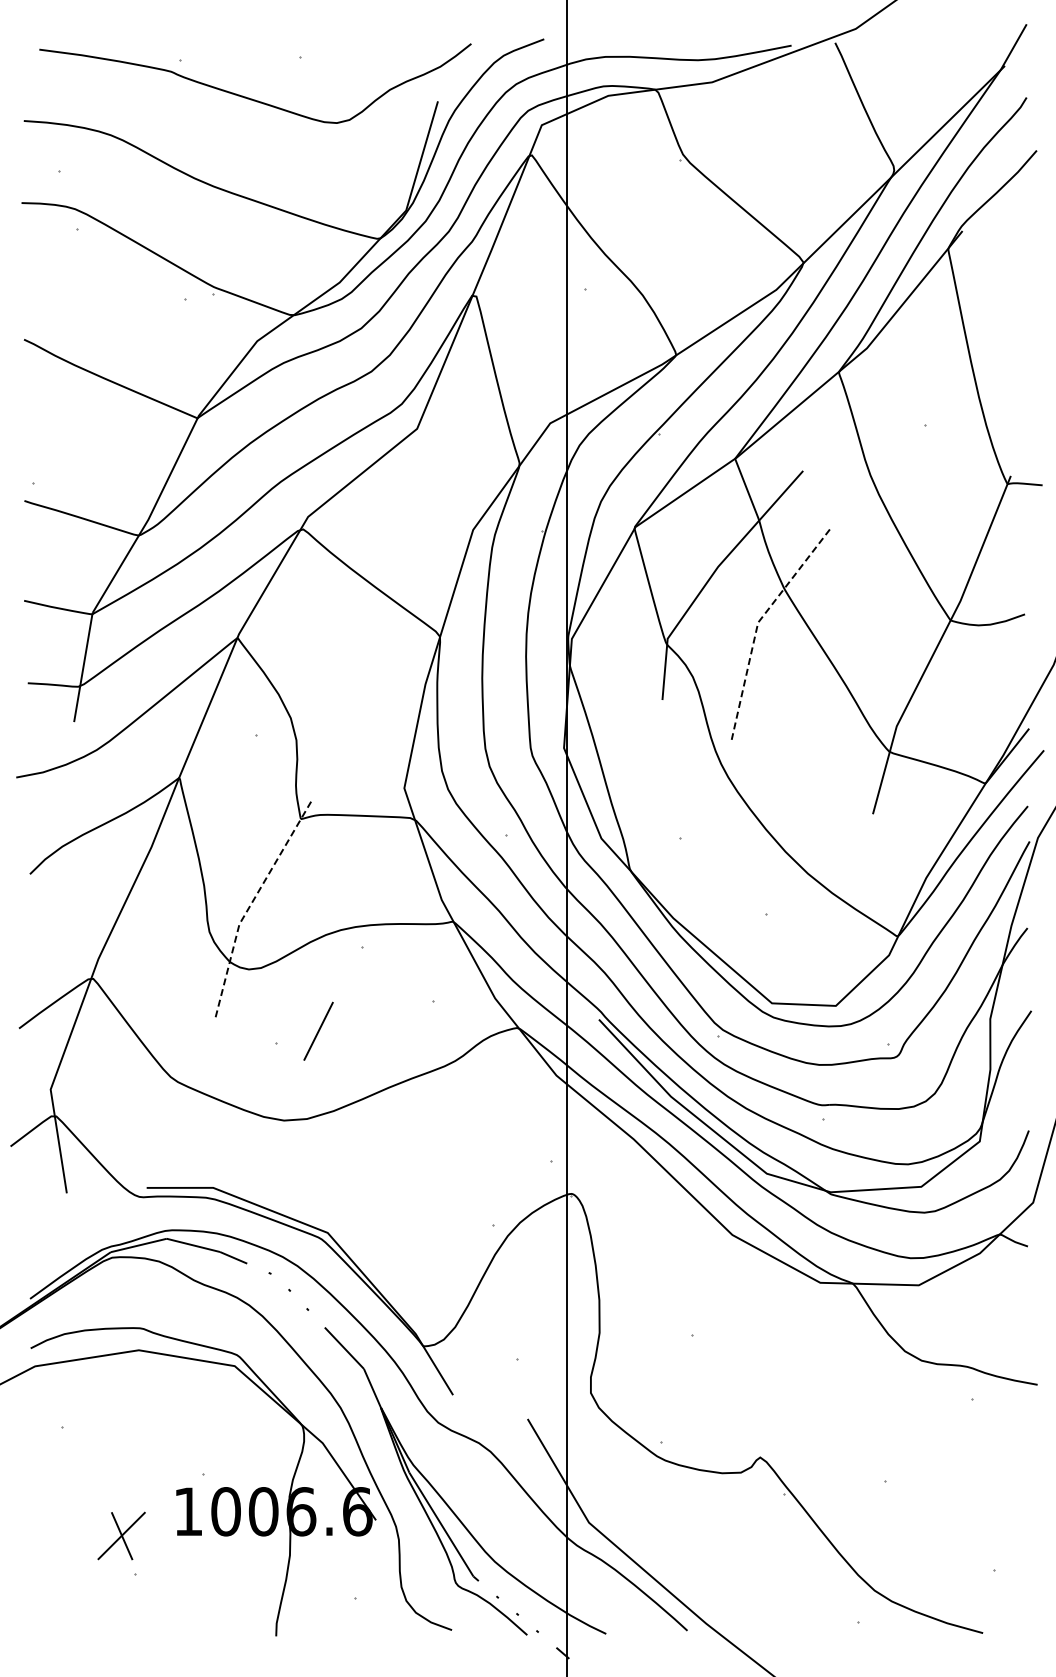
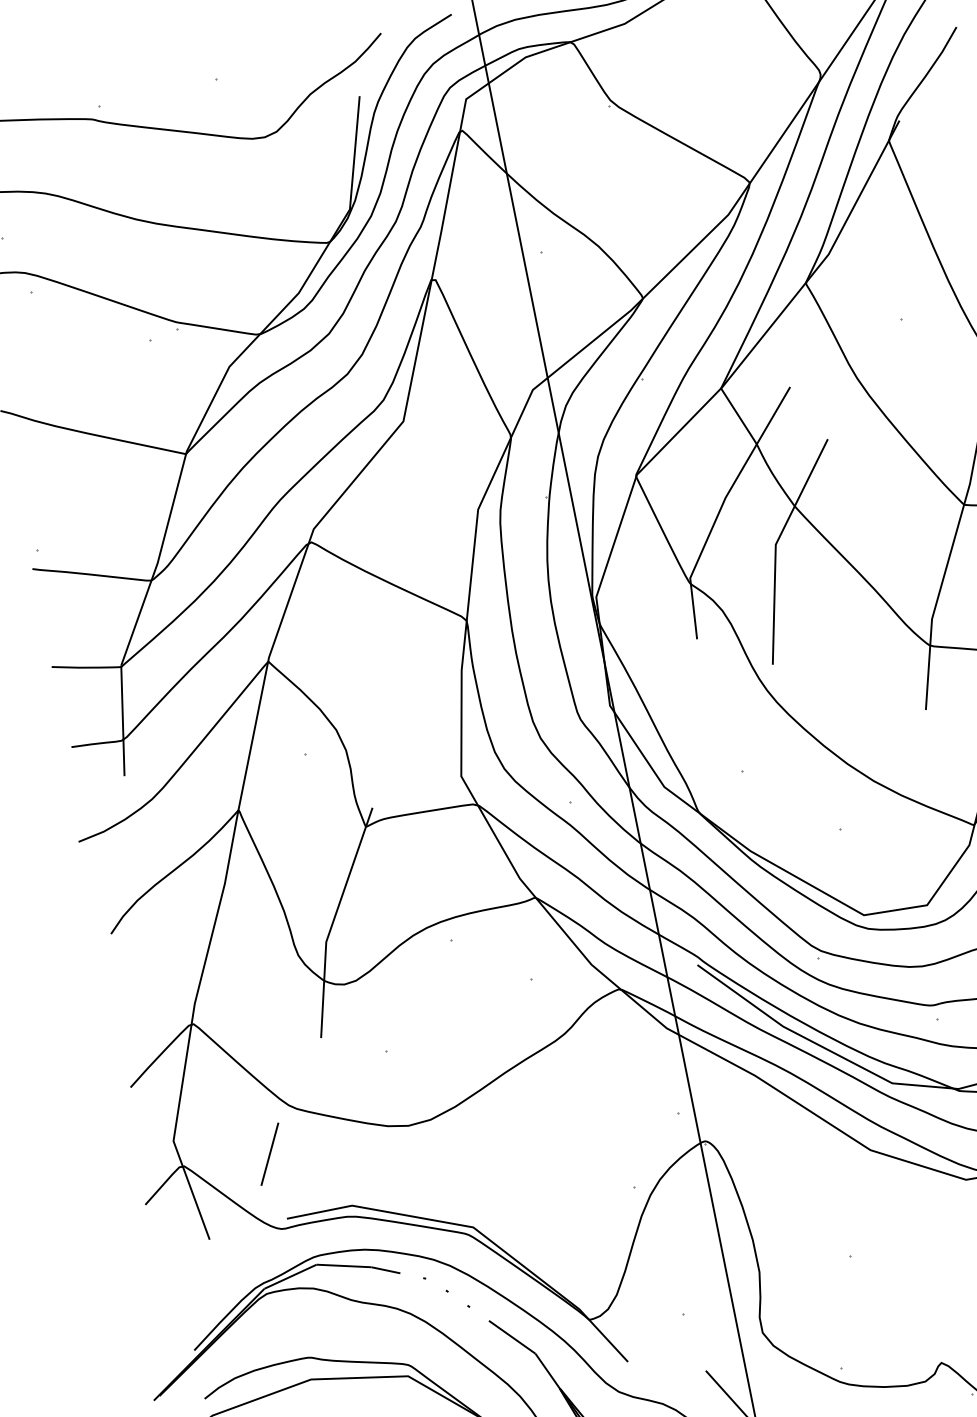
line: (757, 623) -> (775, 545), dashed -> solid
line: (250, 905) -> (333, 921), dashed -> solid
line: (318, 1030) -> (269, 1153), moved

